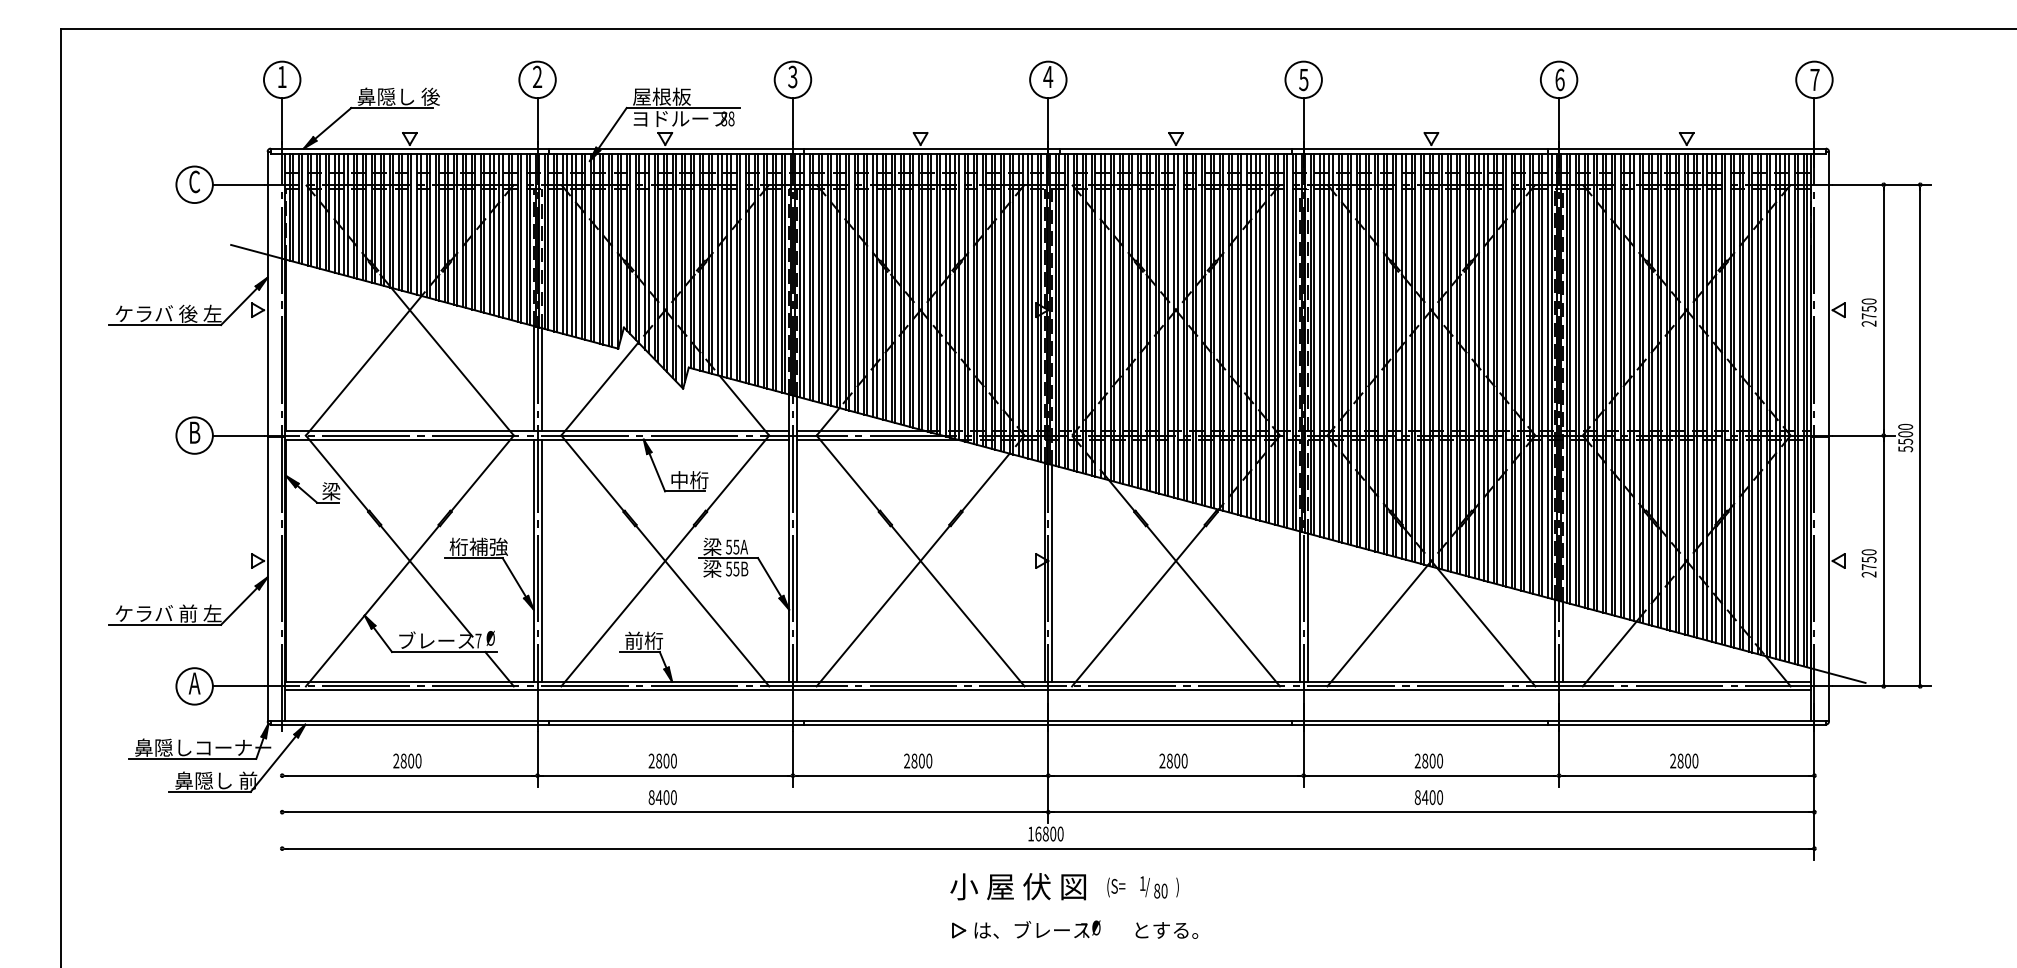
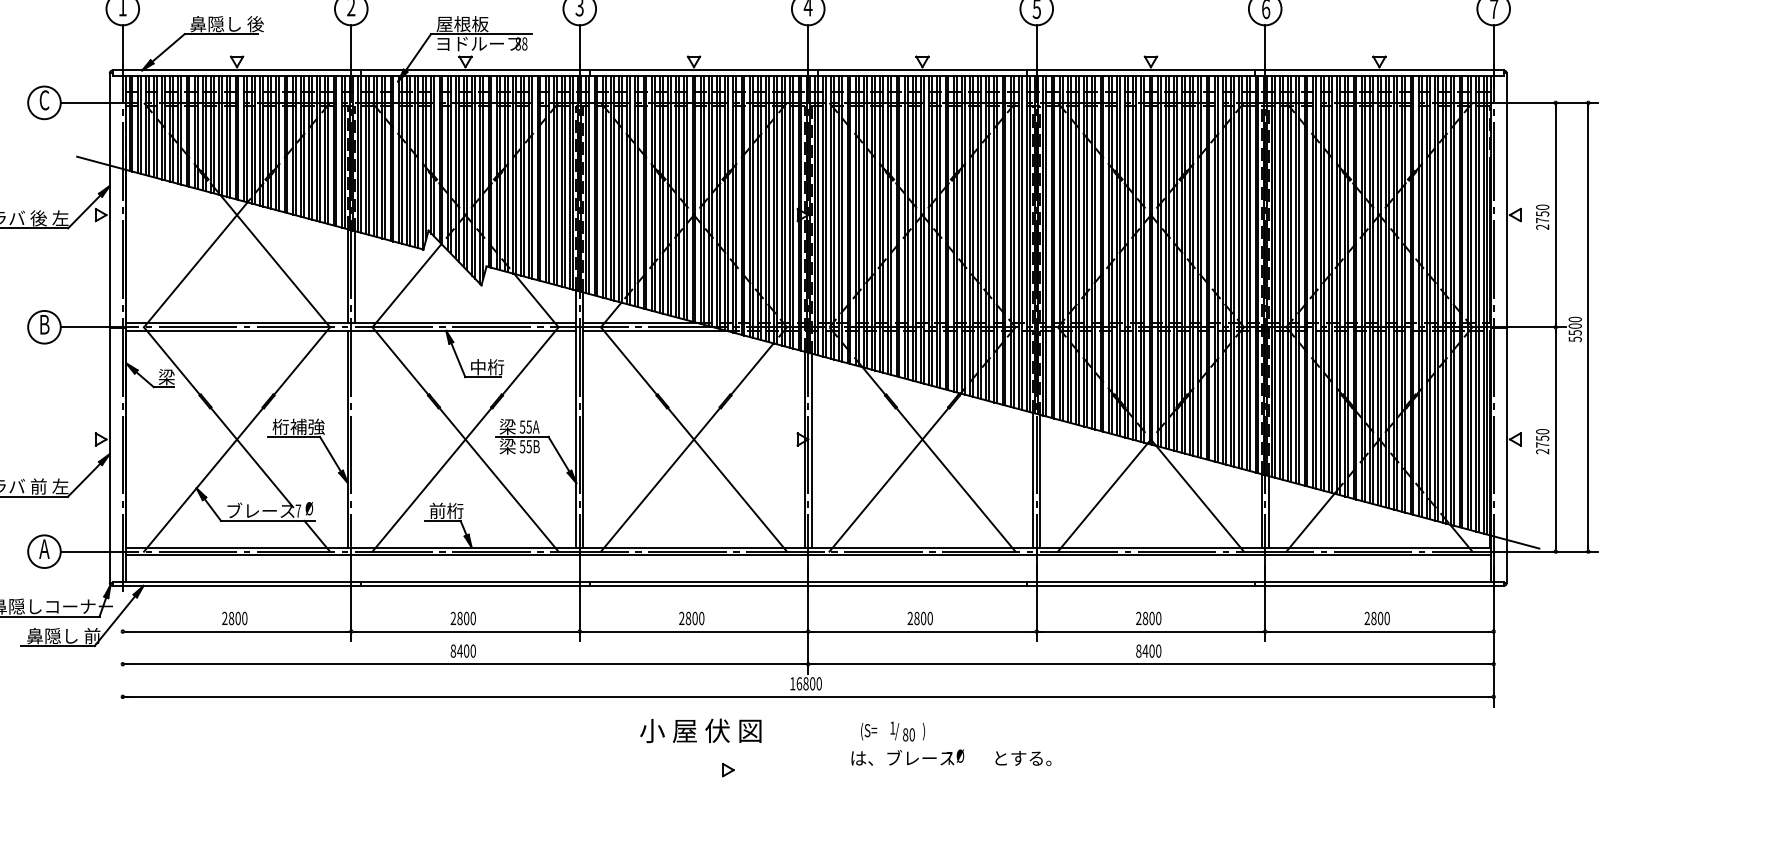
line: (541, 560) -> (354, 439), removed
text: (1017, 886) -> (700, 730), moved
text: (1086, 929) -> (951, 757), moved

